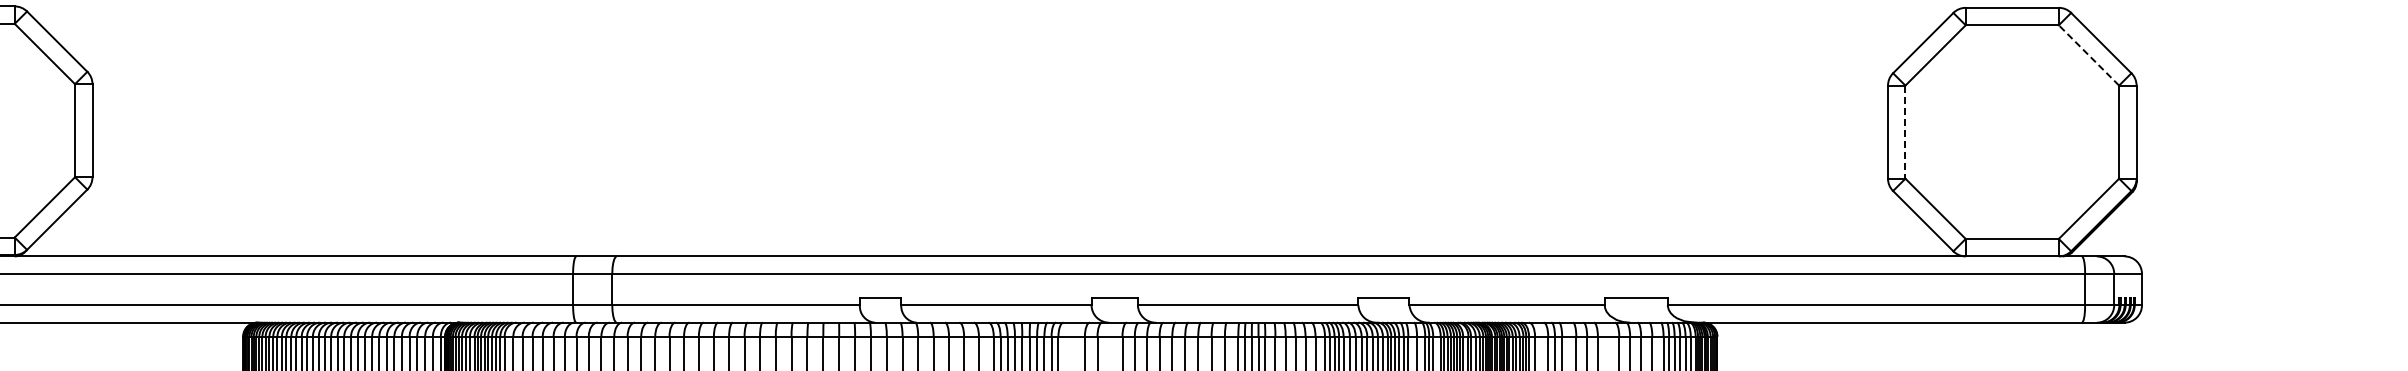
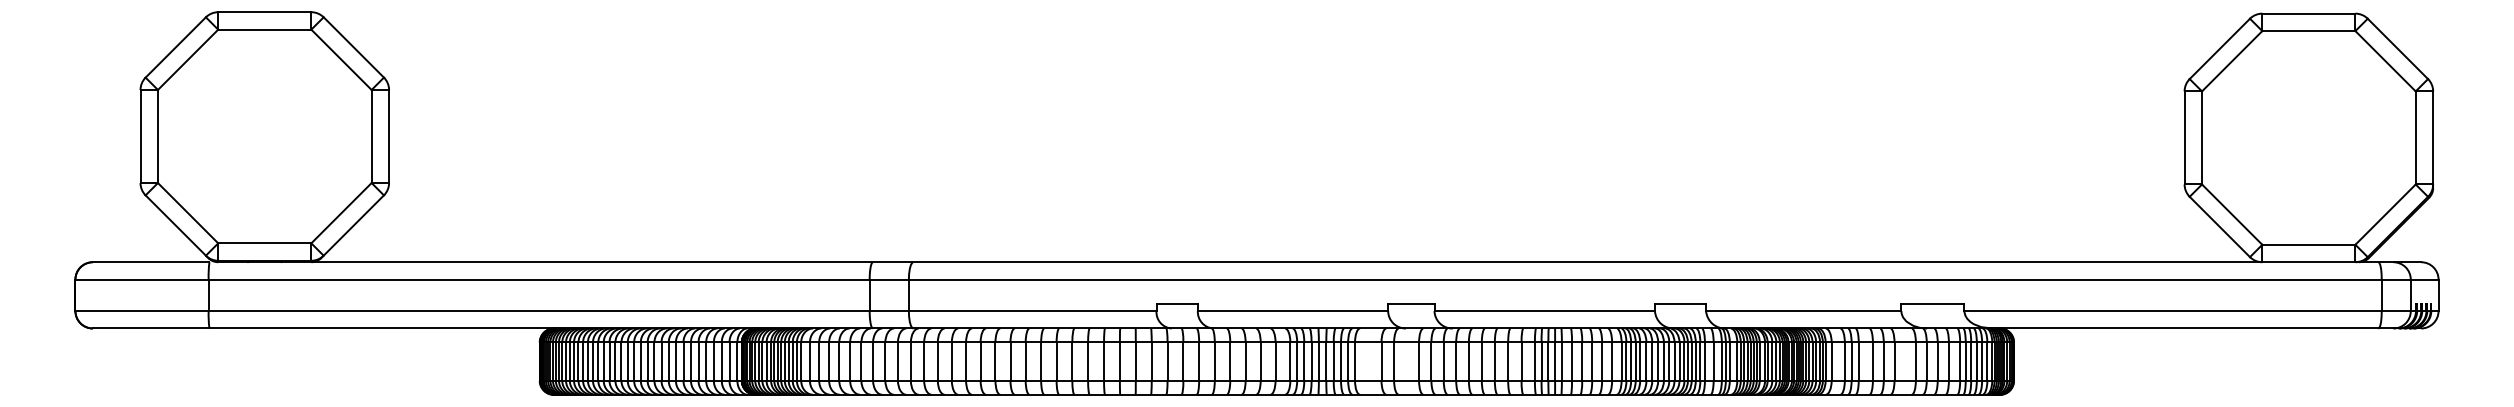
line: (2088, 55) -> (2385, 61), dashed -> solid
line: (1905, 131) -> (2202, 137), dashed -> solid

